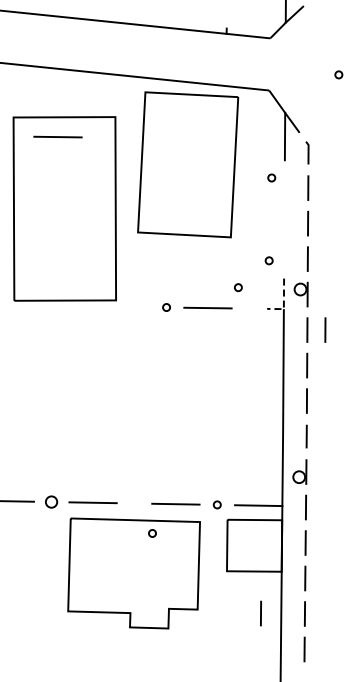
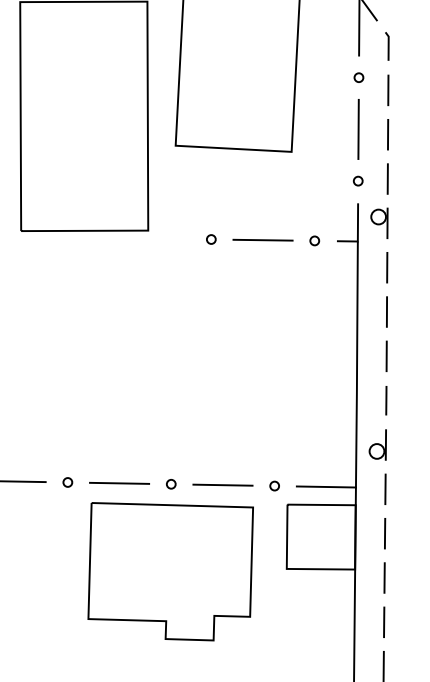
line: (57, 136) -> (75, 25), removed
circle: (271, 177) -> (358, 77), moved
line: (284, 219) -> (358, 129), added
circle: (268, 260) -> (357, 180), moved
circle: (238, 287) -> (314, 240), moved
line: (283, 303) -> (357, 234), dashed -> solid
line: (325, 329) -> (409, 266), removed
circle: (51, 501) -> (67, 481), size x0.62
circle: (152, 533) -> (171, 484), moved
line: (260, 613) -> (328, 621), removed

